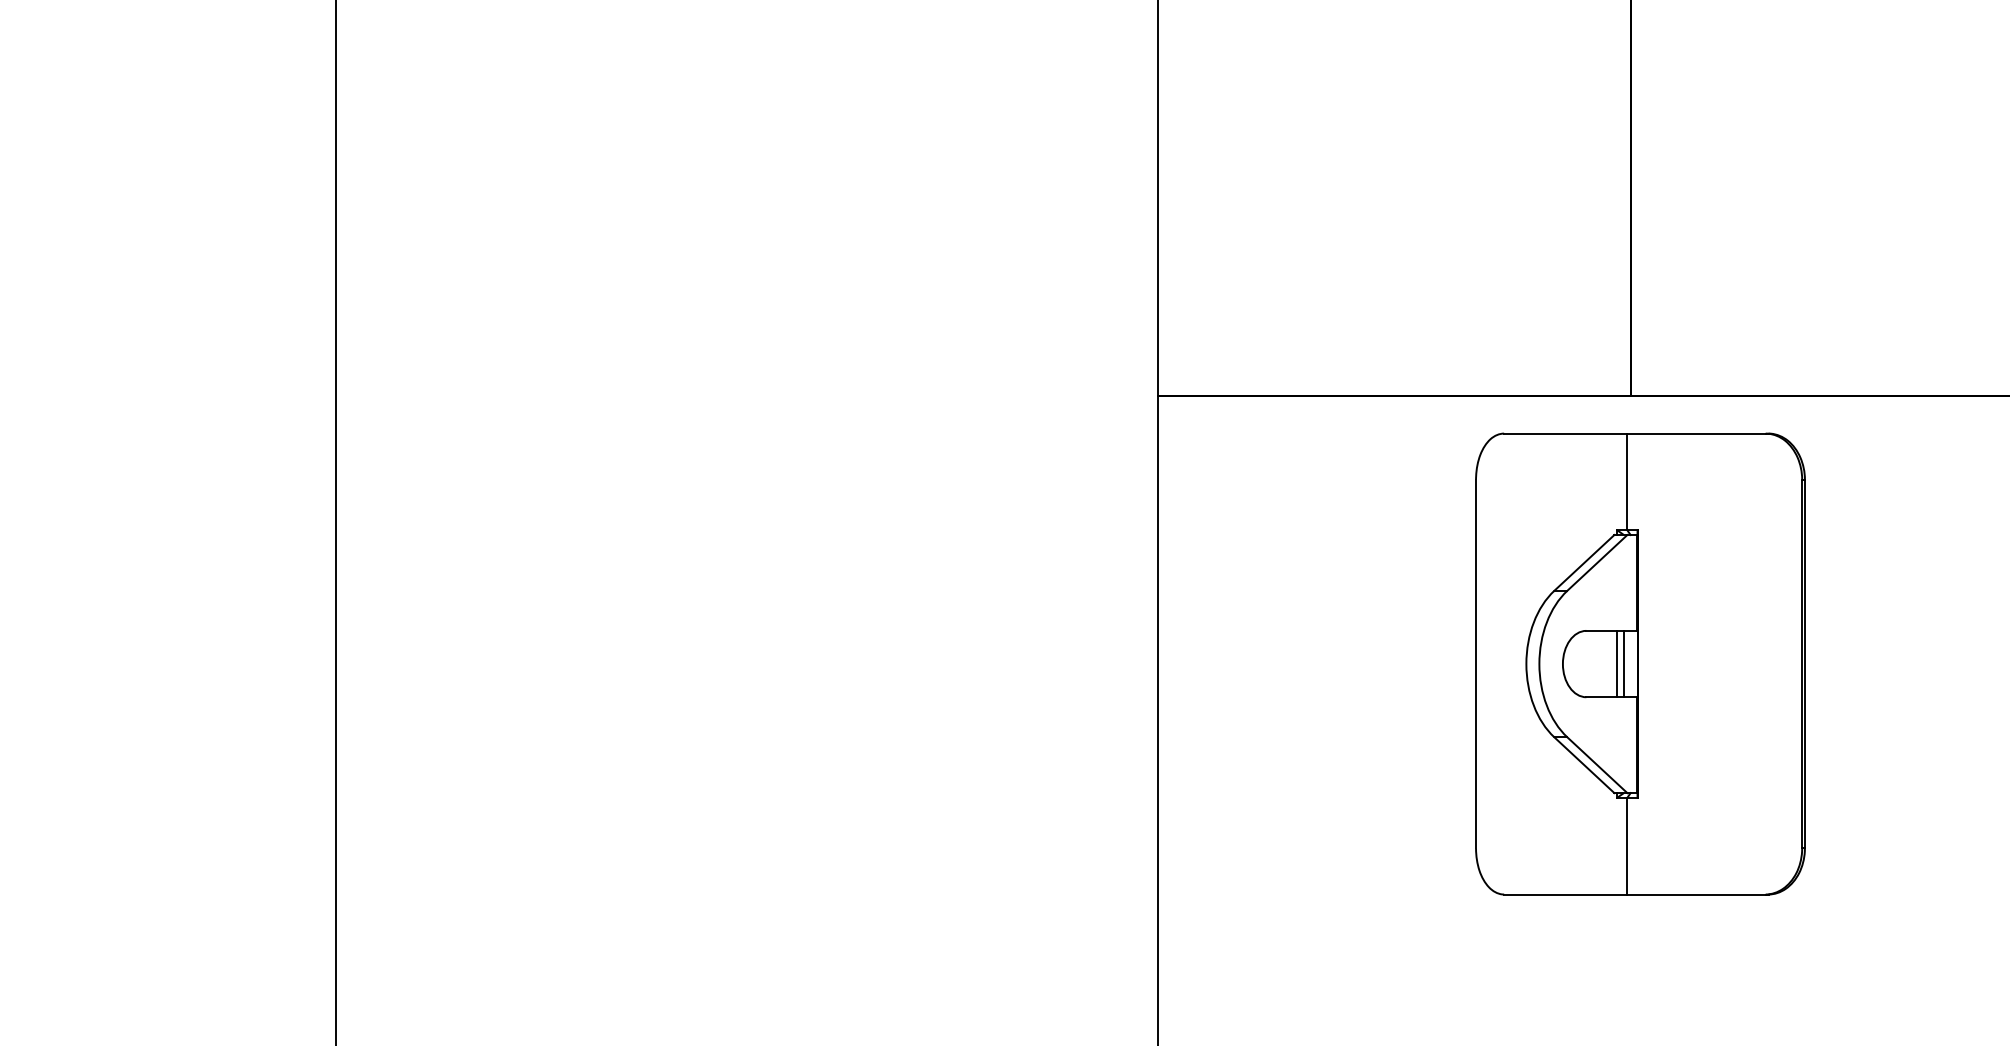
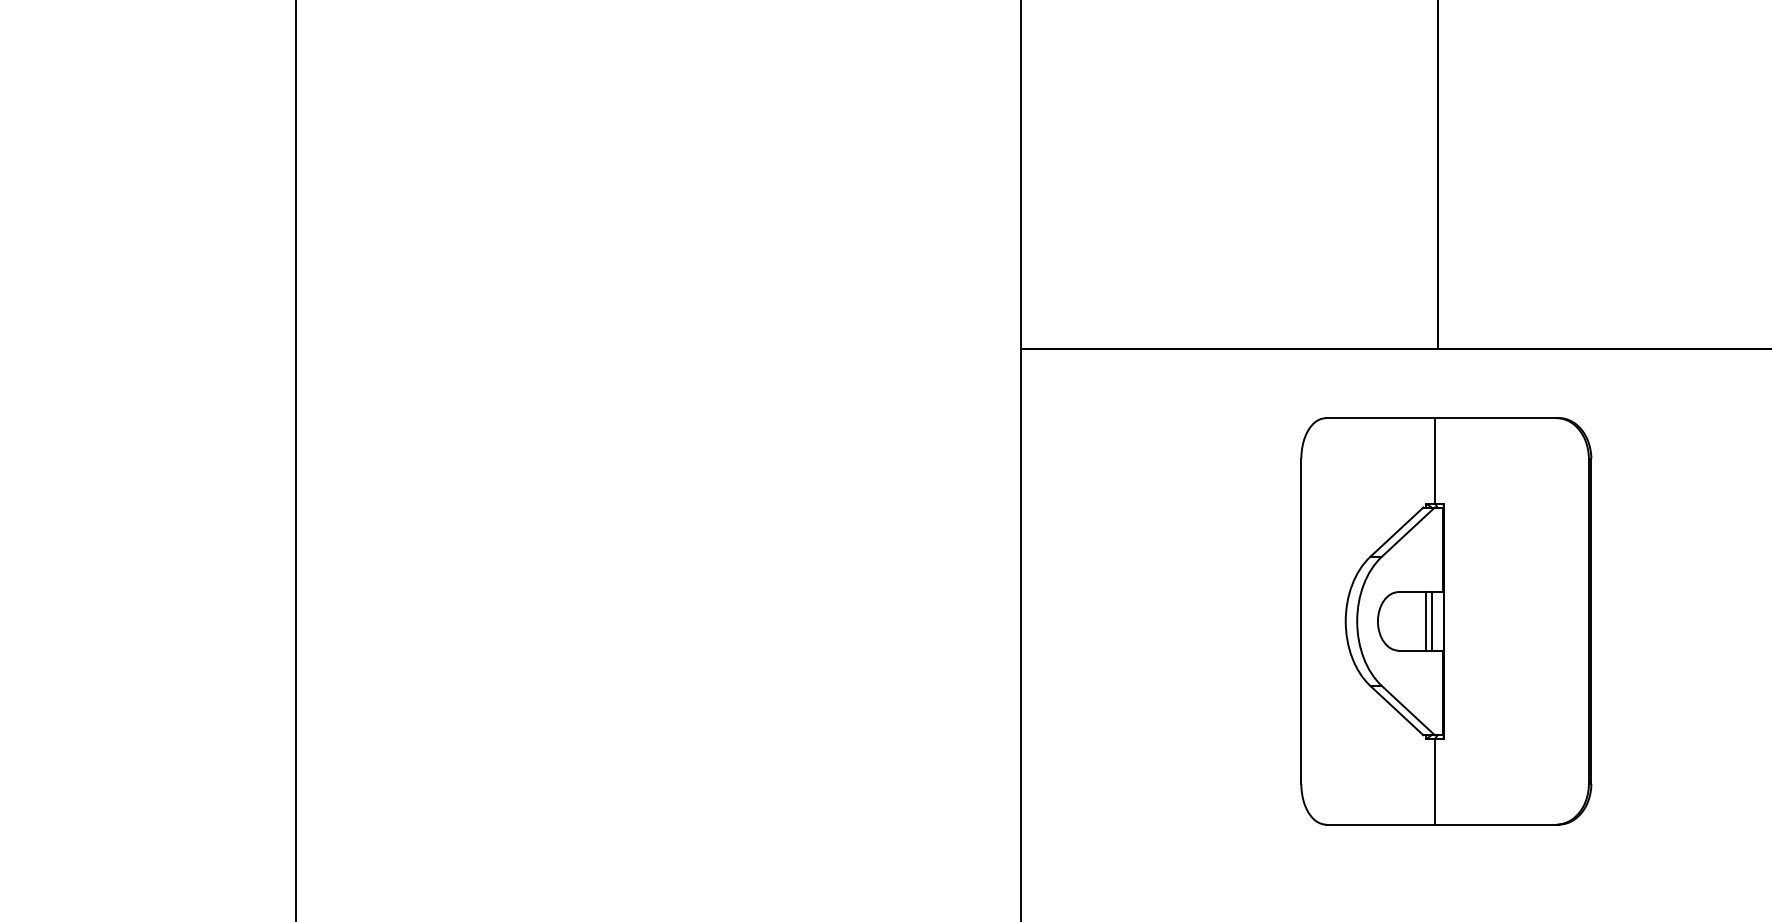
part: (1640, 664) -> (1446, 621), moved

